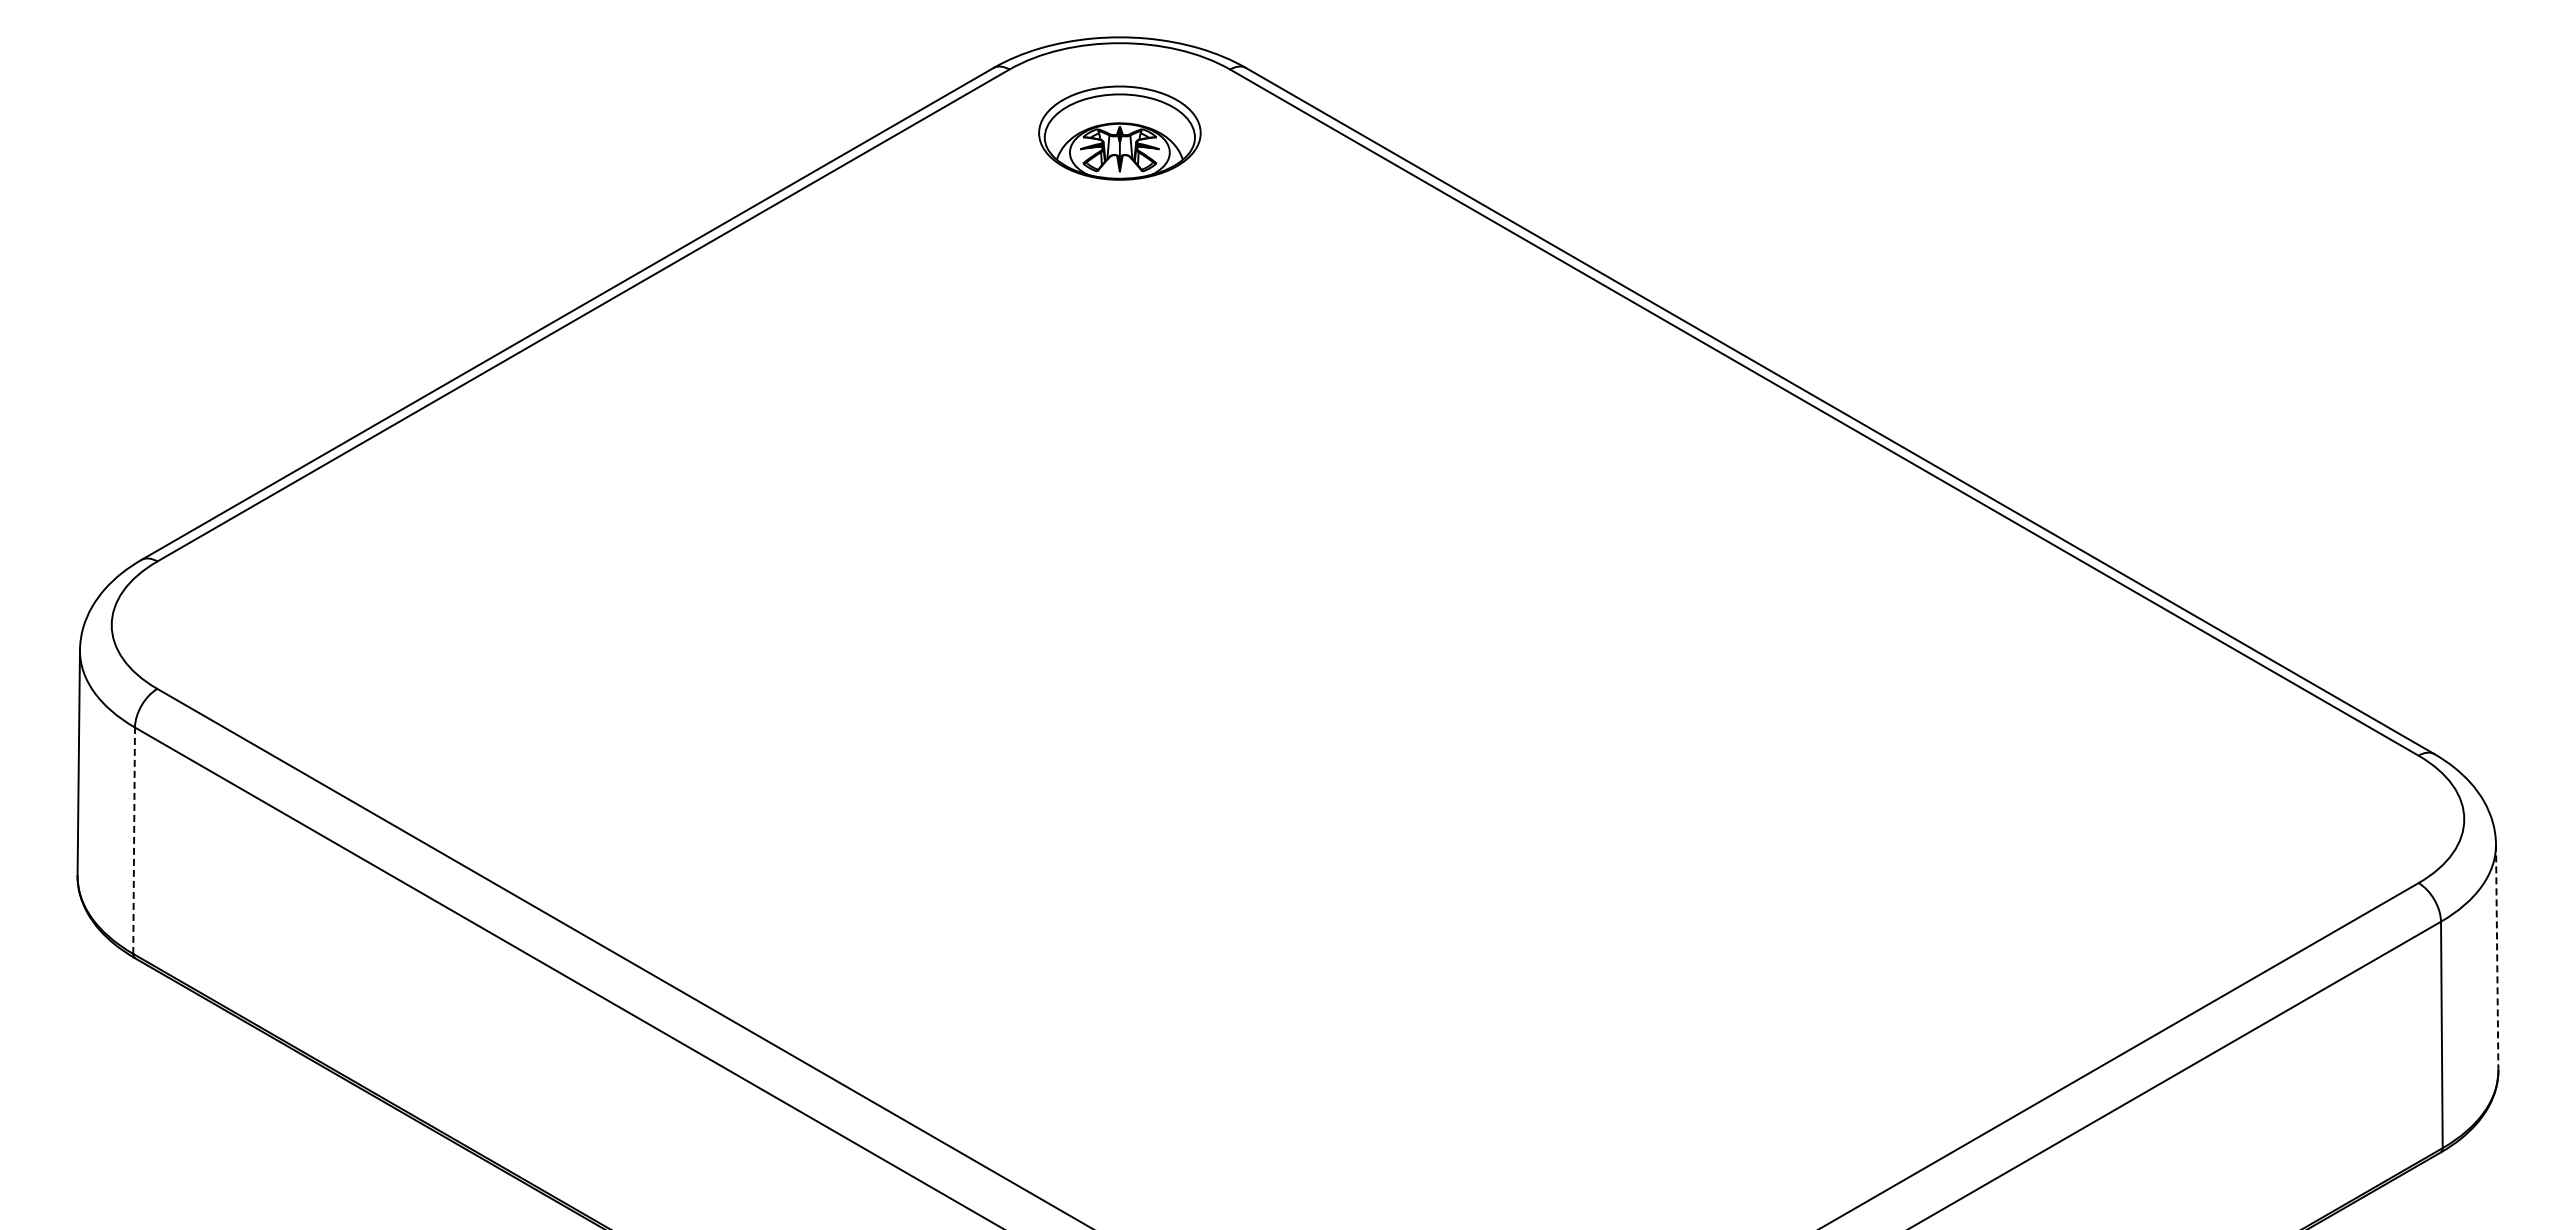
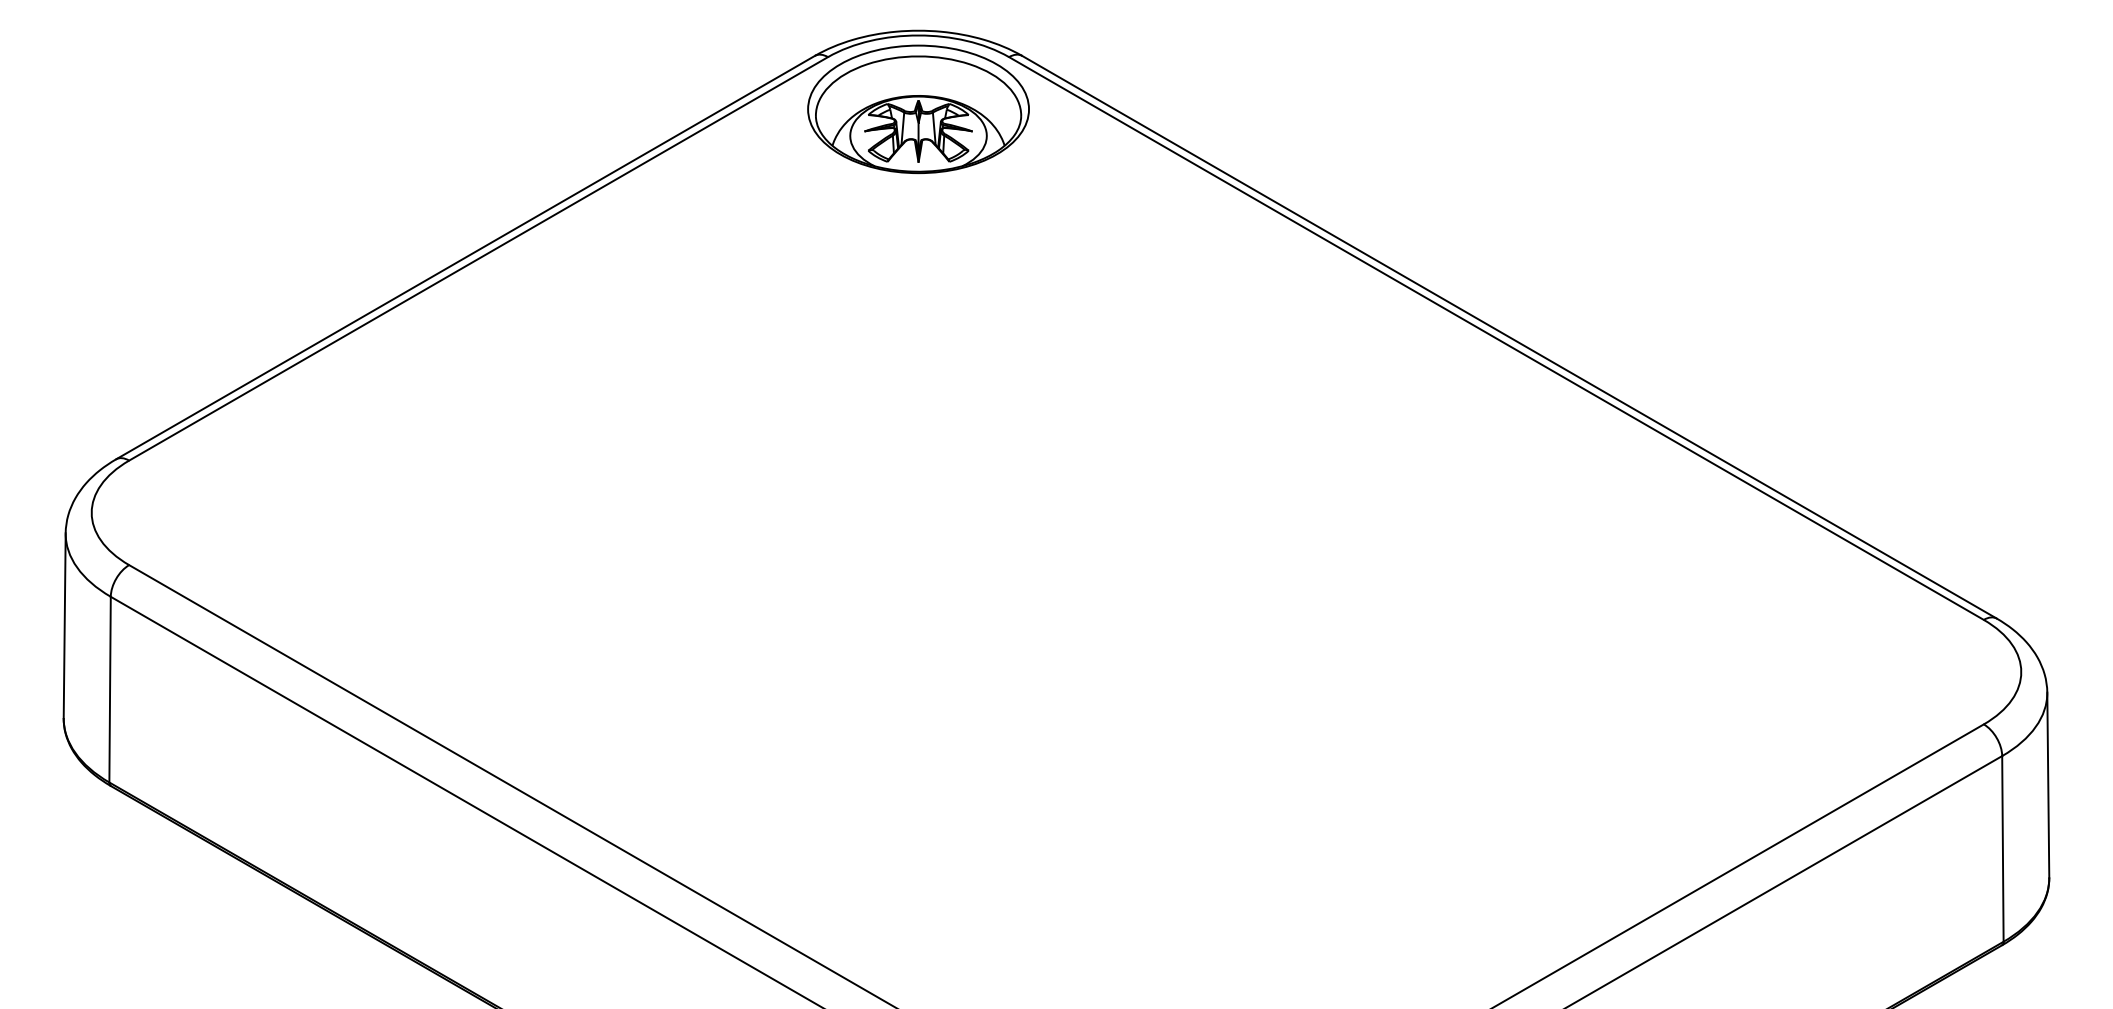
part: (1119, 132) -> (918, 108), size x1.67
line: (134, 840) -> (110, 689), dashed -> solid
line: (2497, 957) -> (2048, 785), dashed -> solid

